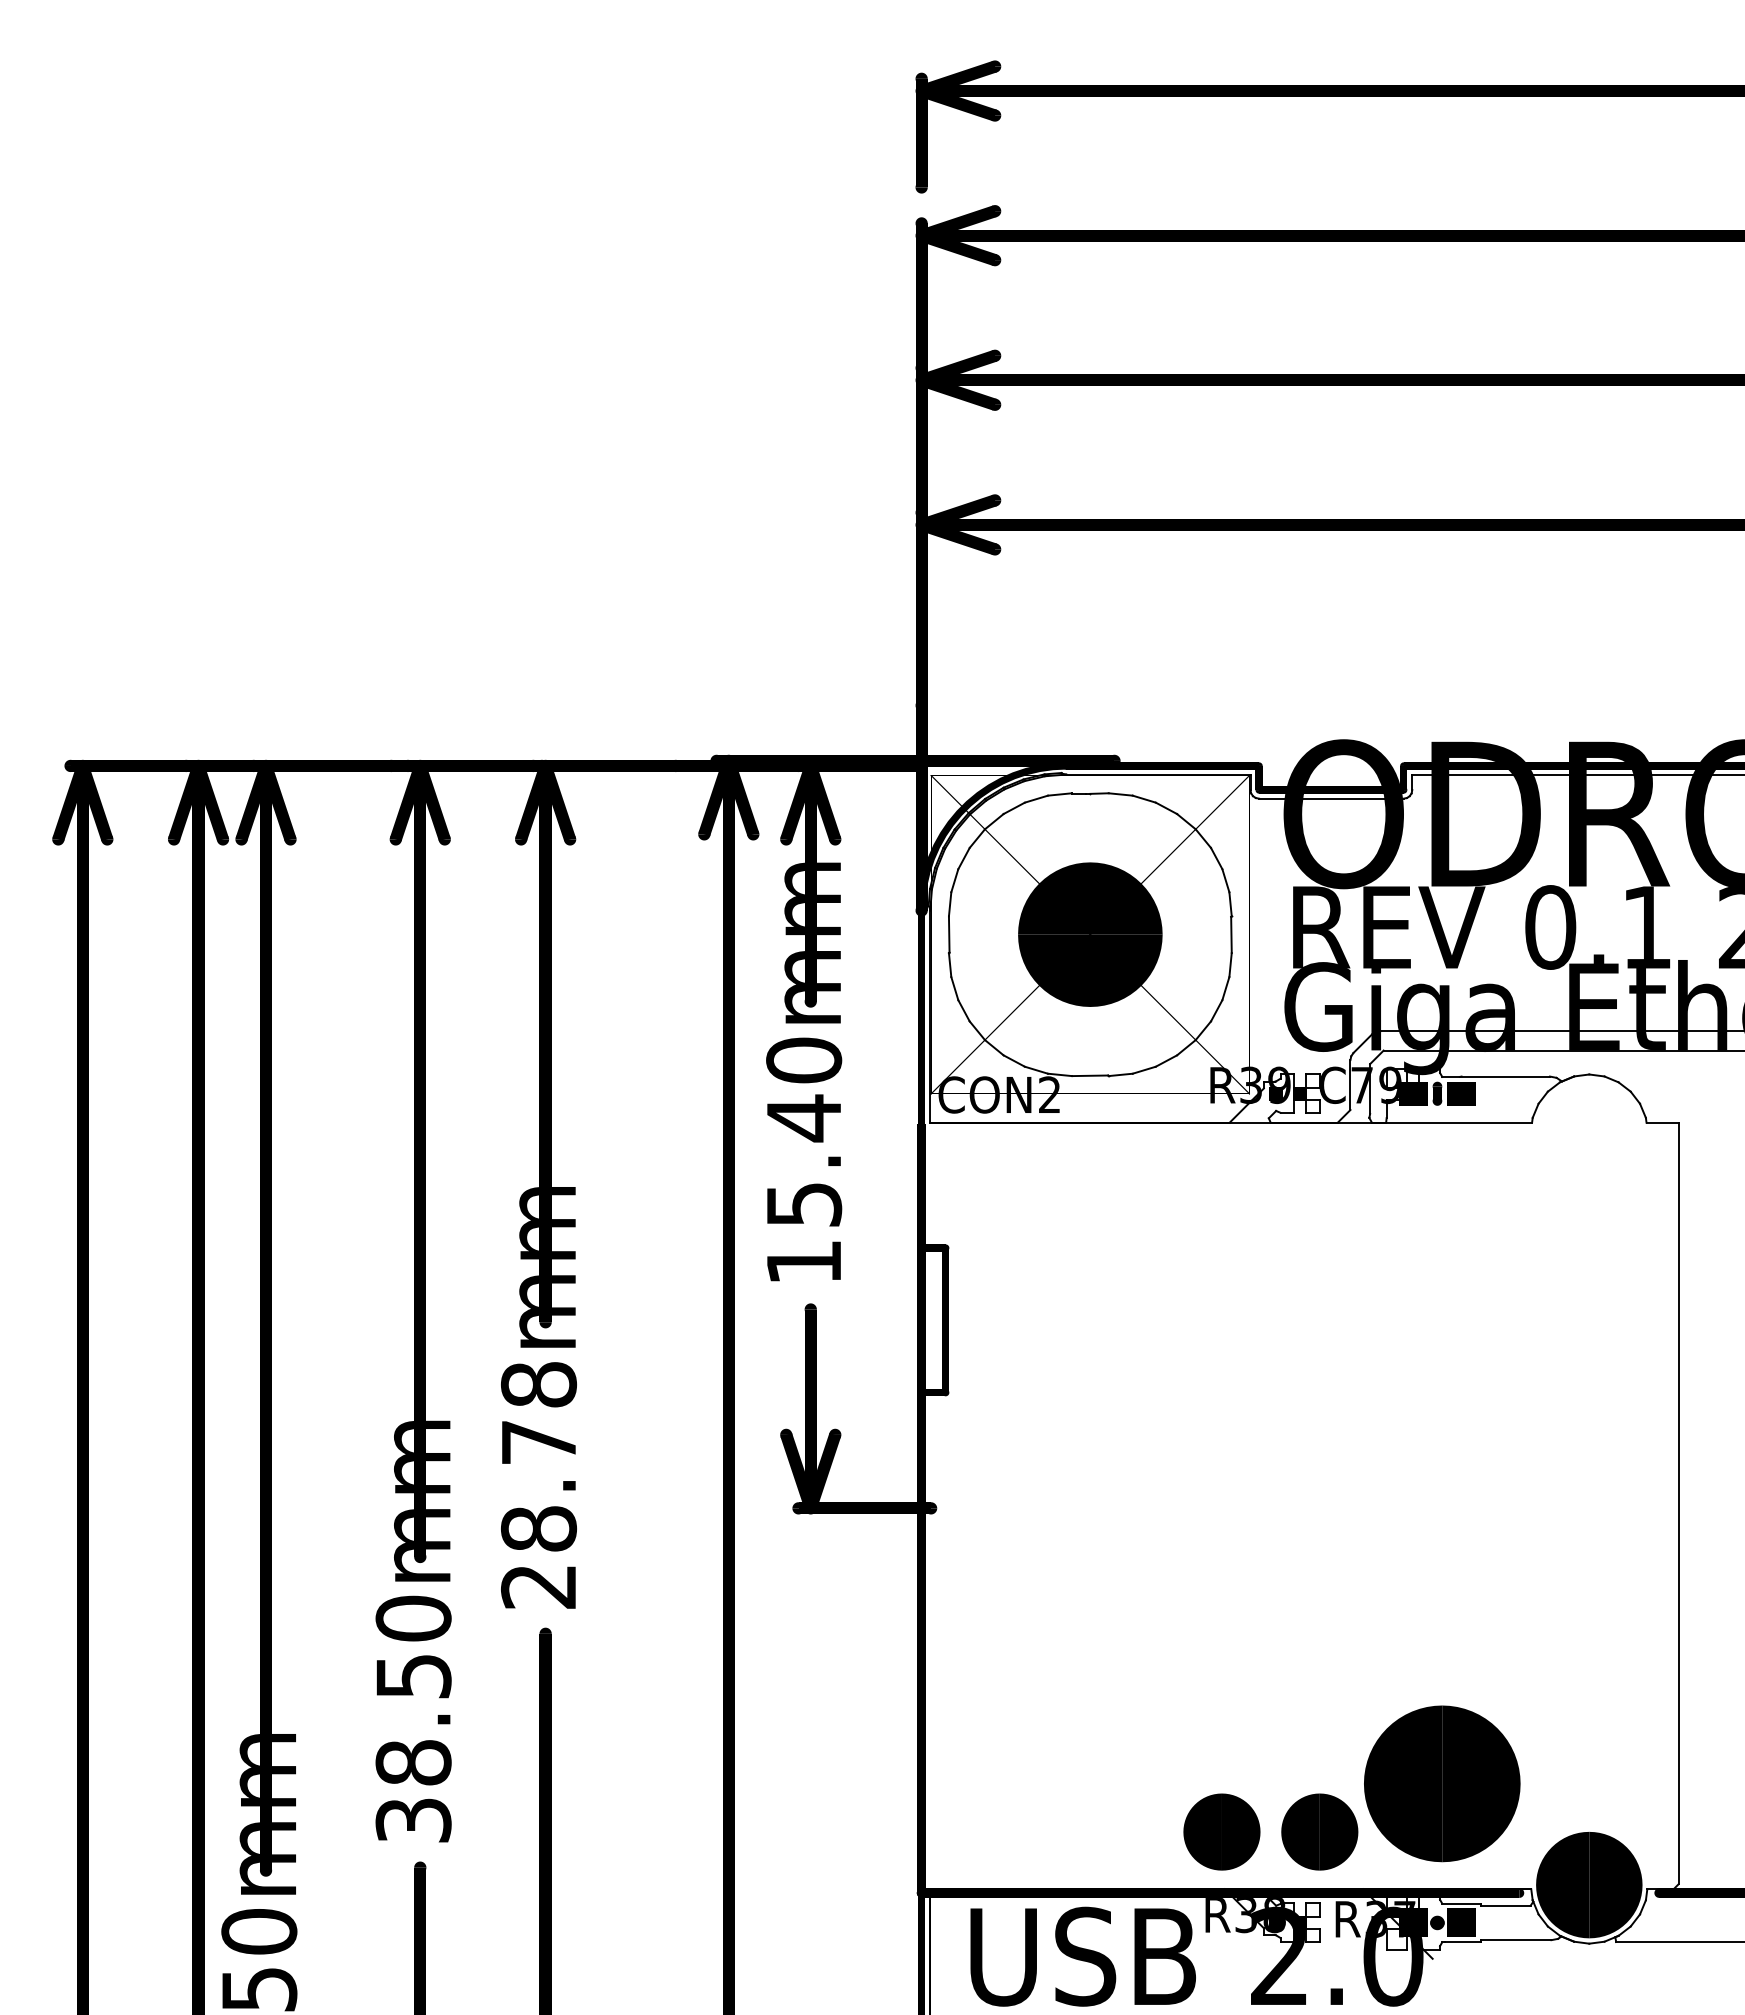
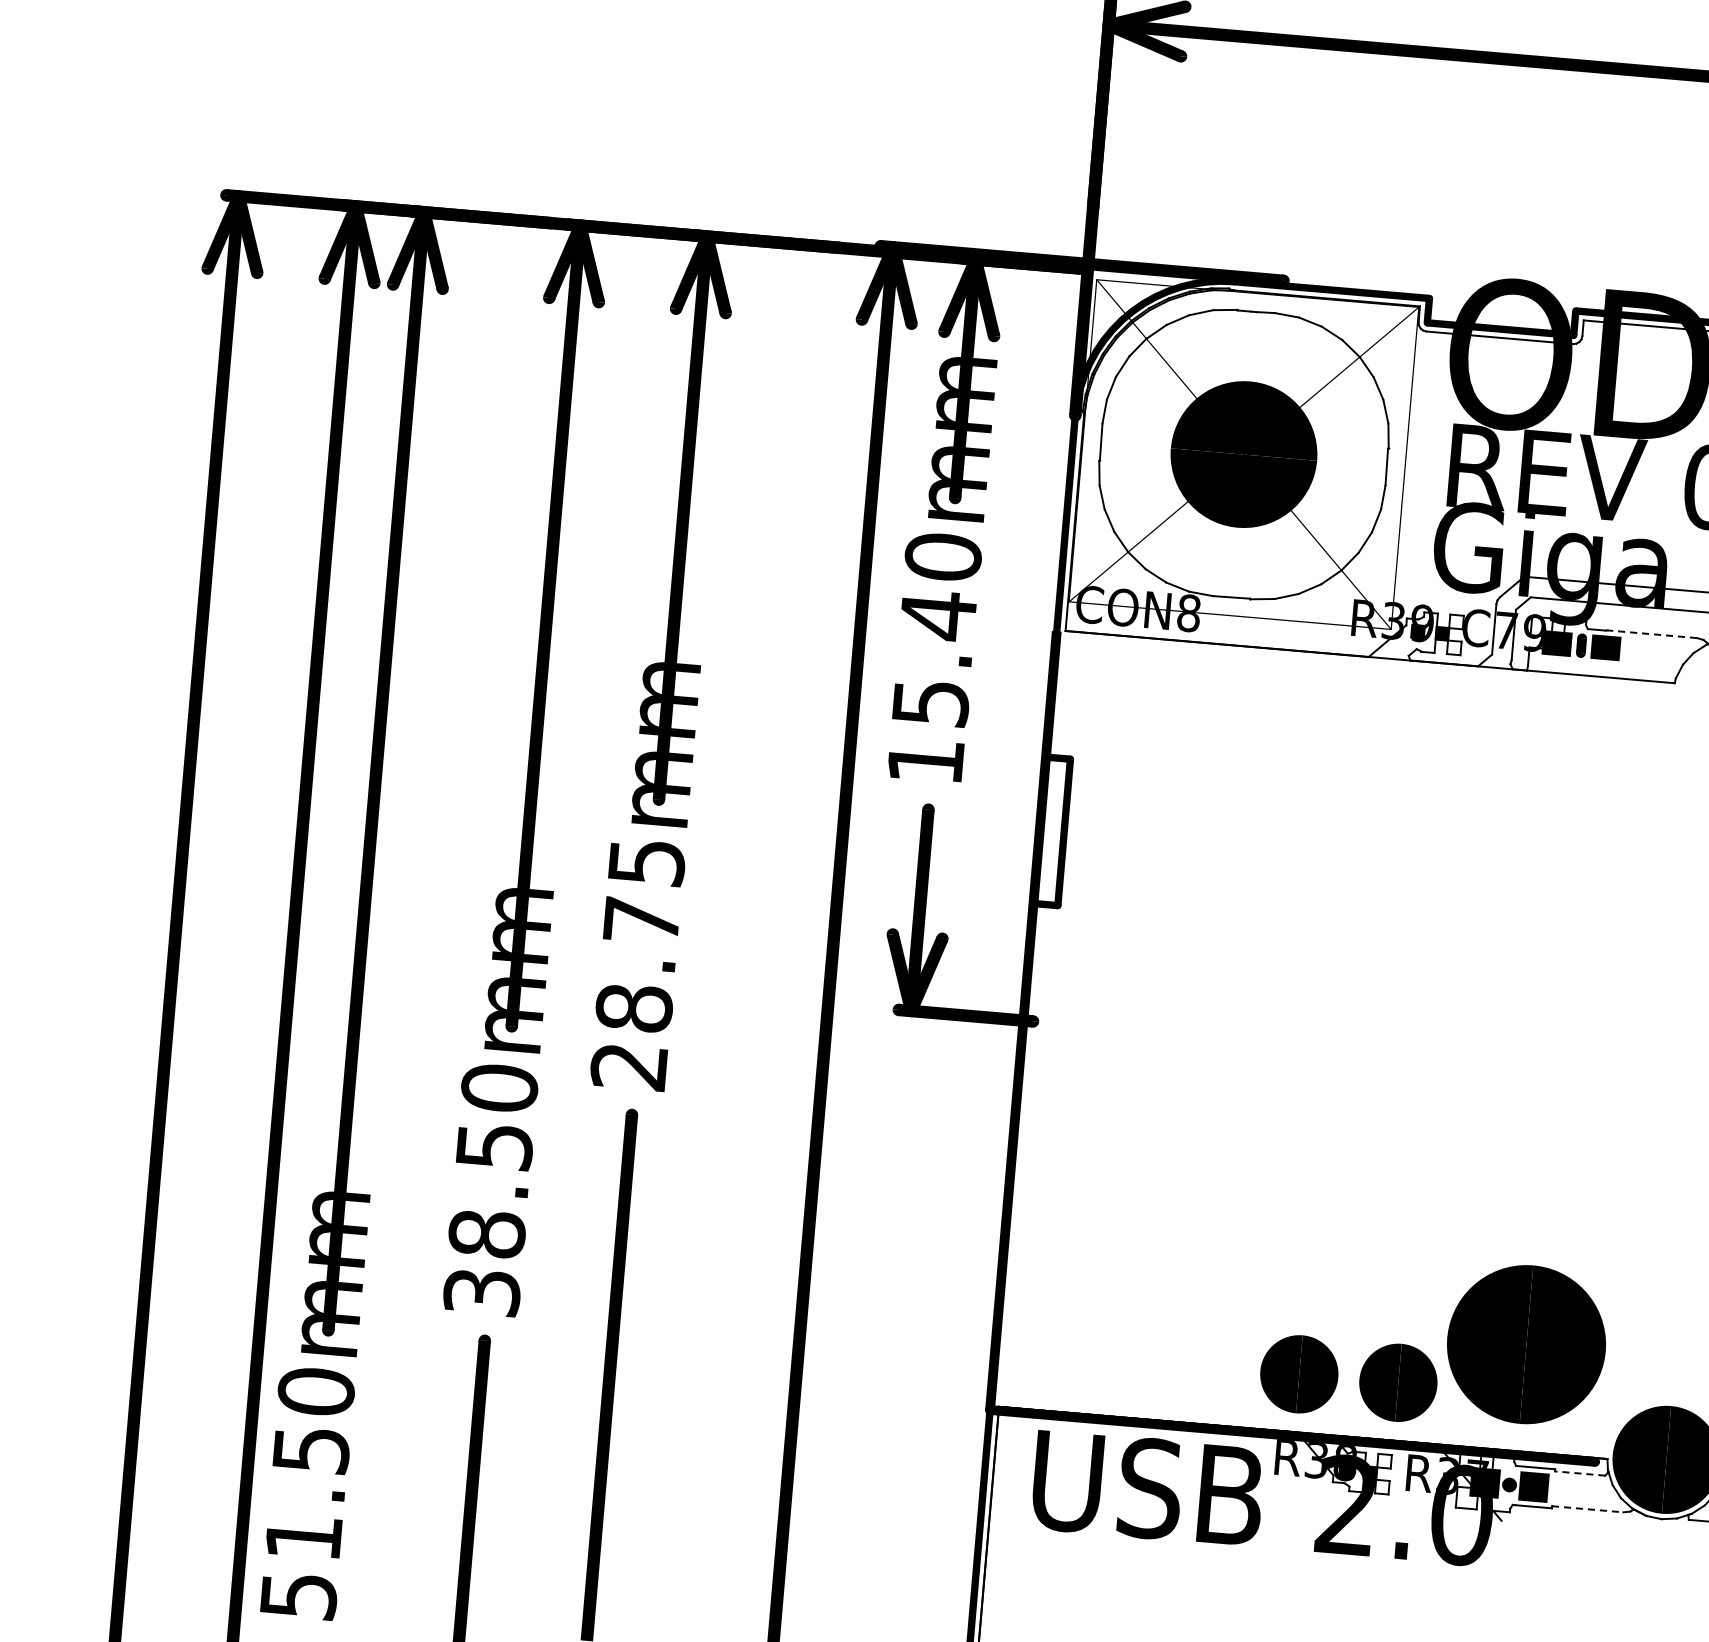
line: (1505, 1076) -> (1651, 634), solid -> dashed
text: (1049, 1094) -> (1188, 612), CON2 -> CON8
text: (539, 1384) -> (647, 862), 28.78mm -> 28.75mm
line: (1505, 1905) -> (1579, 1473), solid -> dashed
line: (1516, 1940) -> (1588, 1509), solid -> dashed

